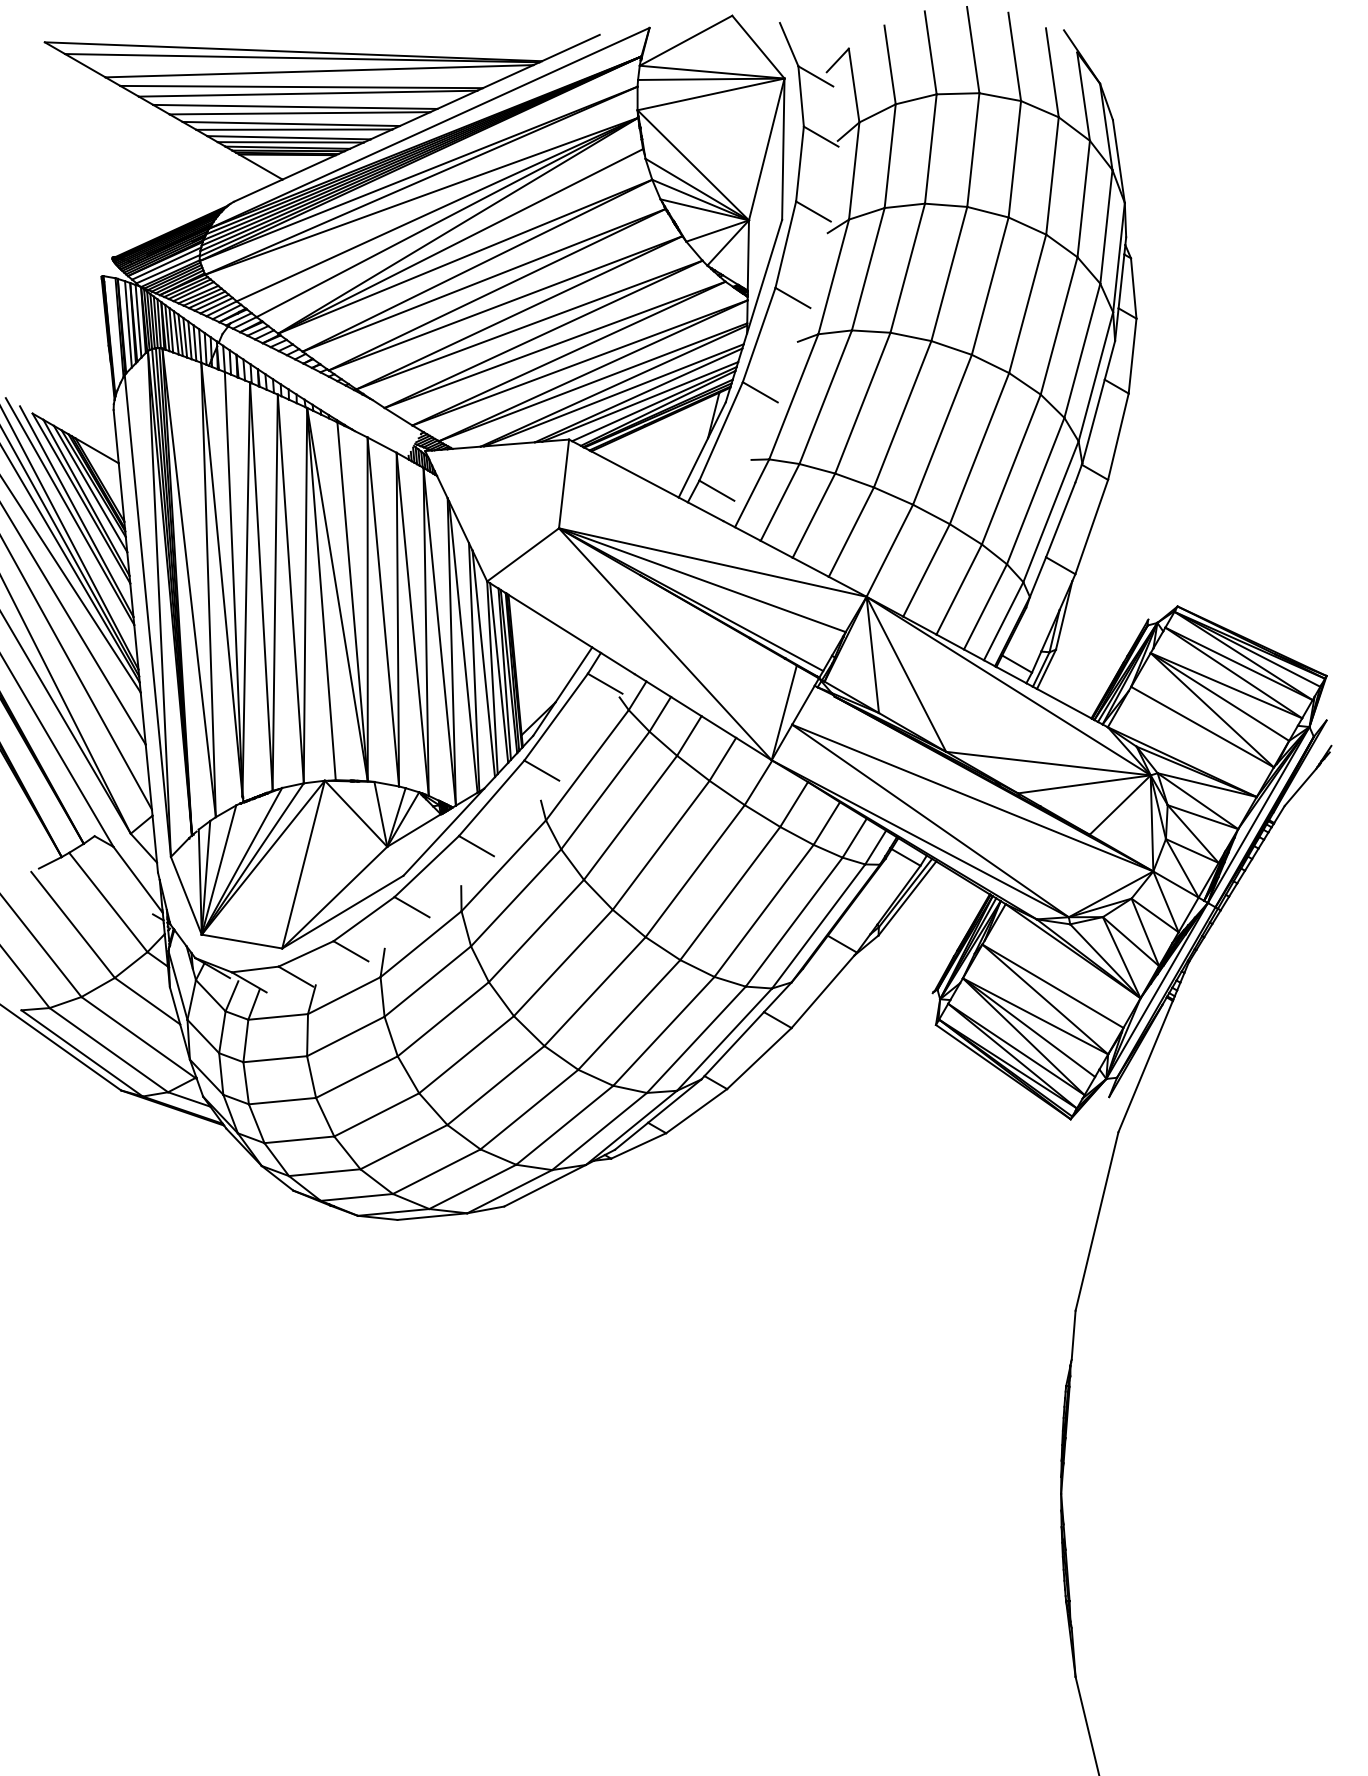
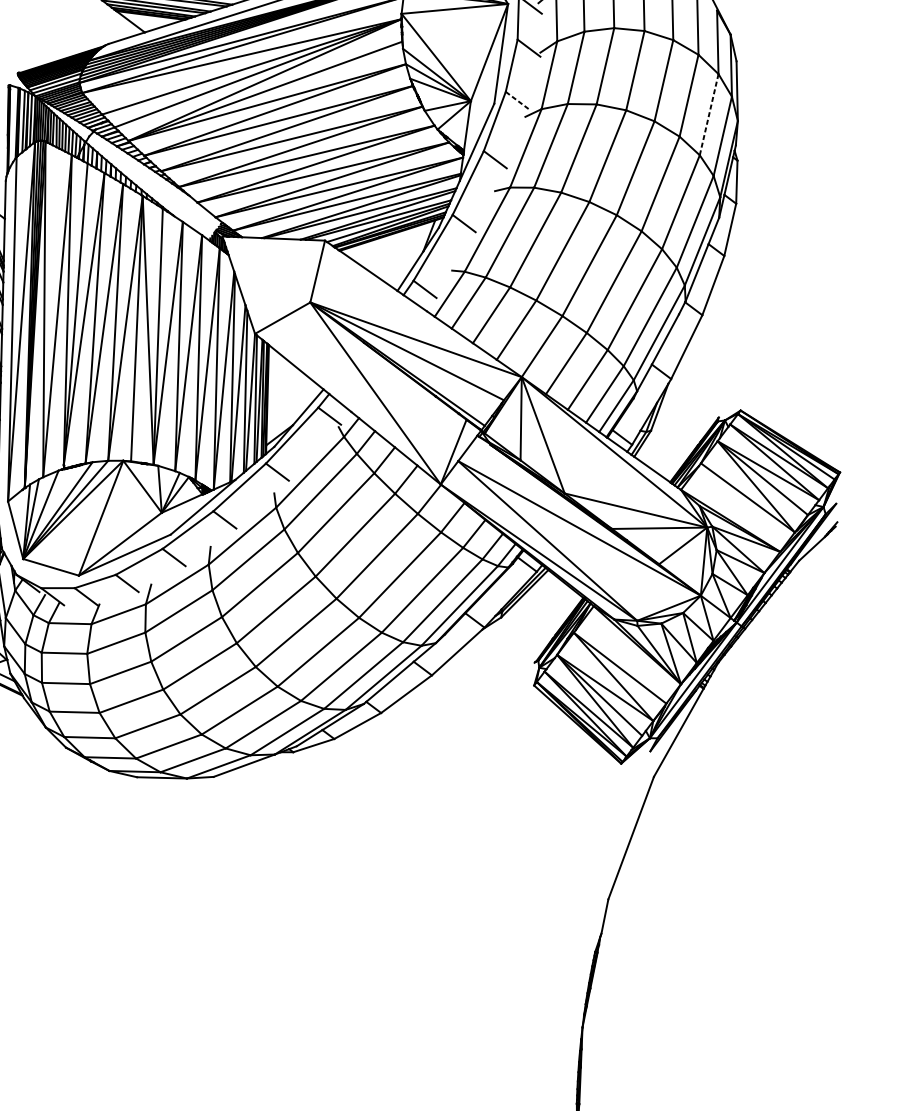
line: (1083, 199) -> (708, 115), solid -> dashed
line: (813, 211) -> (517, 100), solid -> dashed

